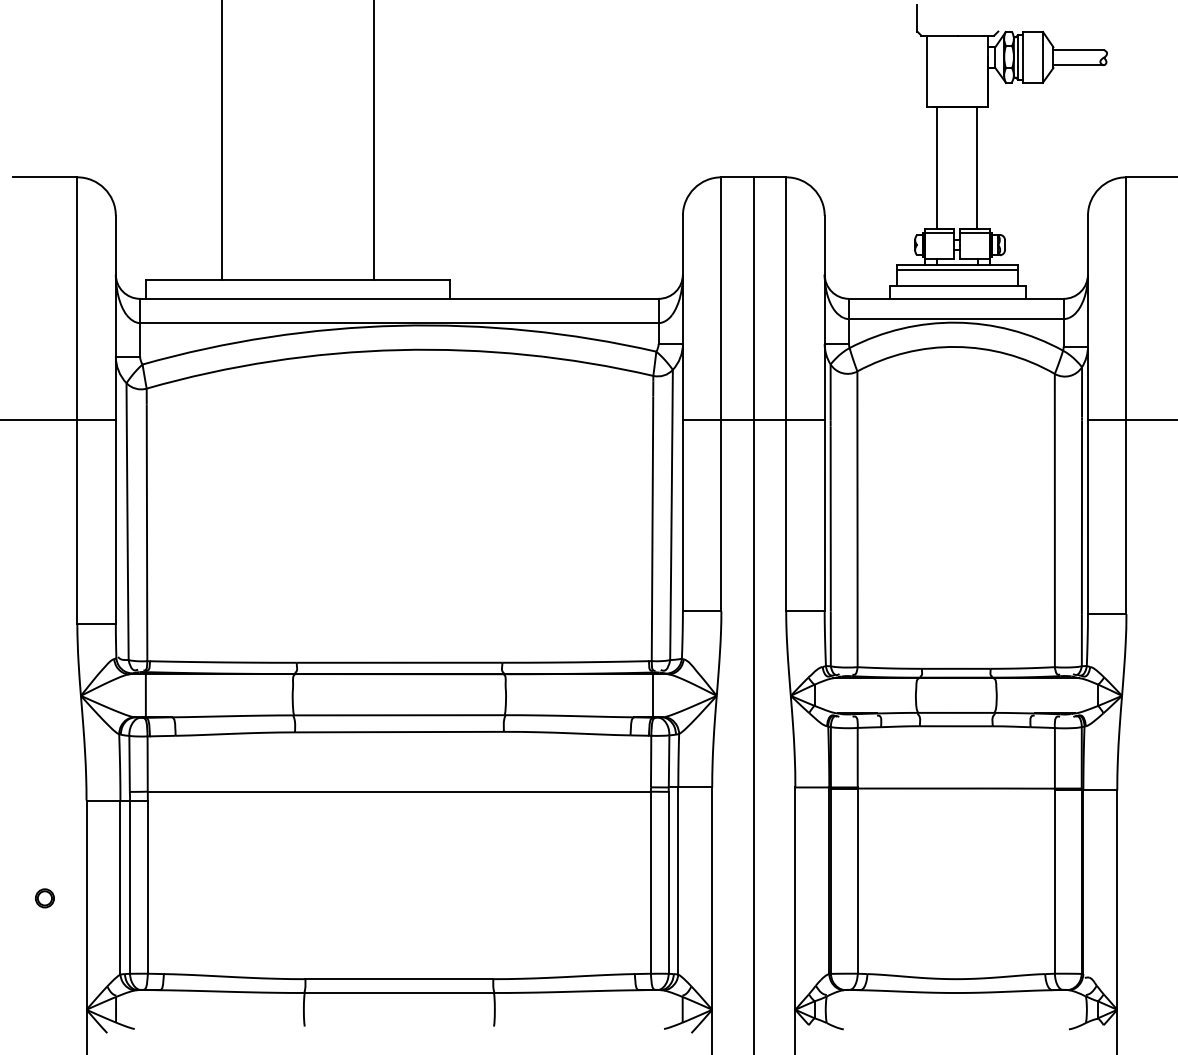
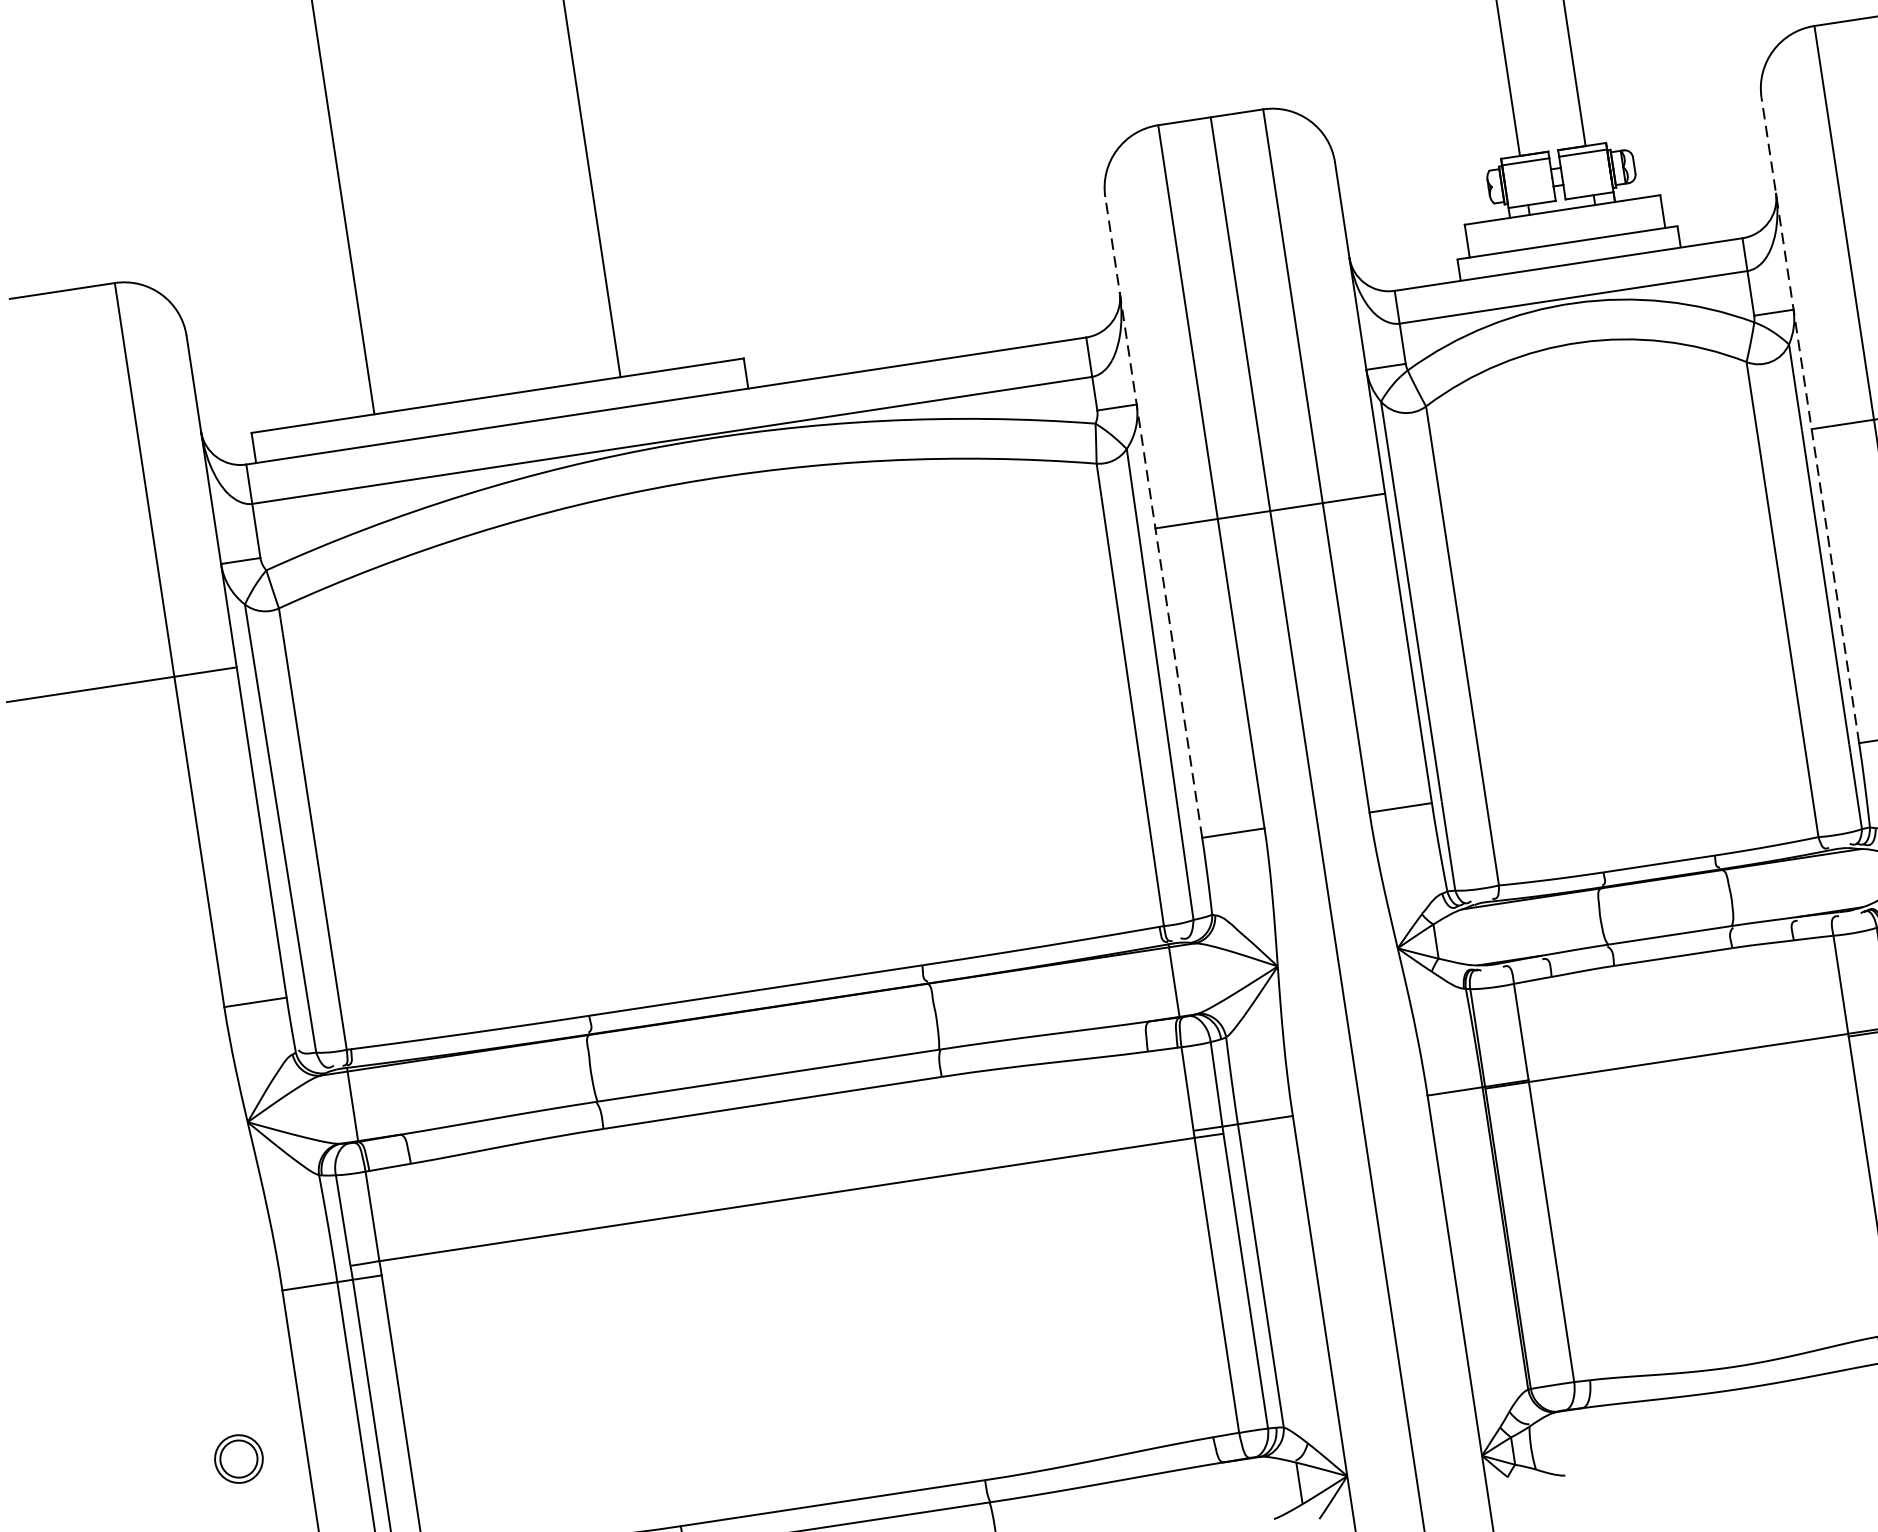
line: (957, 270) -> (1563, 218), removed
line: (682, 413) -> (1153, 517), solid -> dashed
line: (1087, 414) -> (1809, 419), solid -> dashed
part: (44, 898) -> (238, 1459), size x1.6

